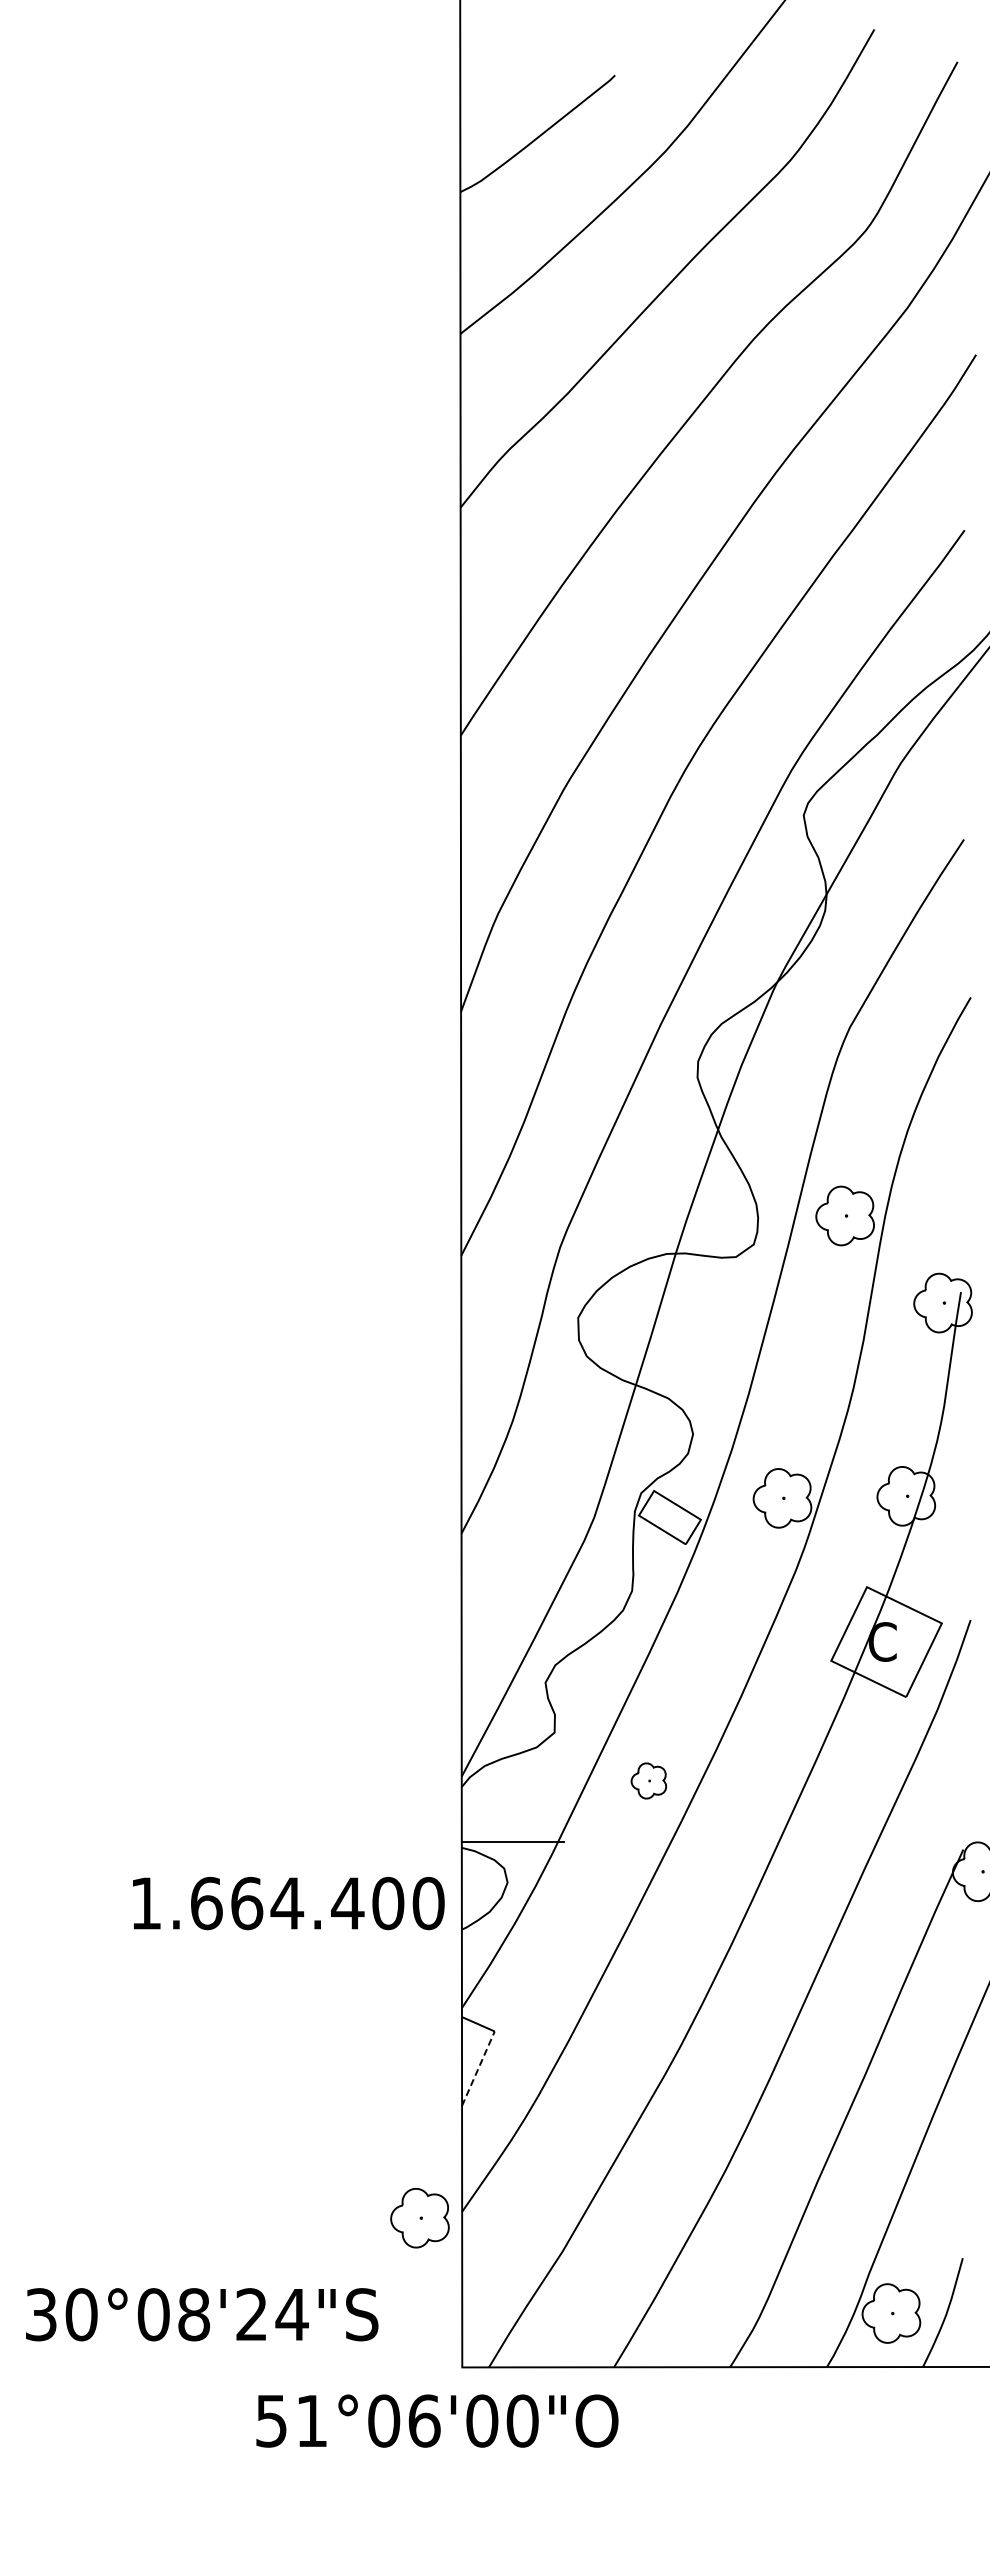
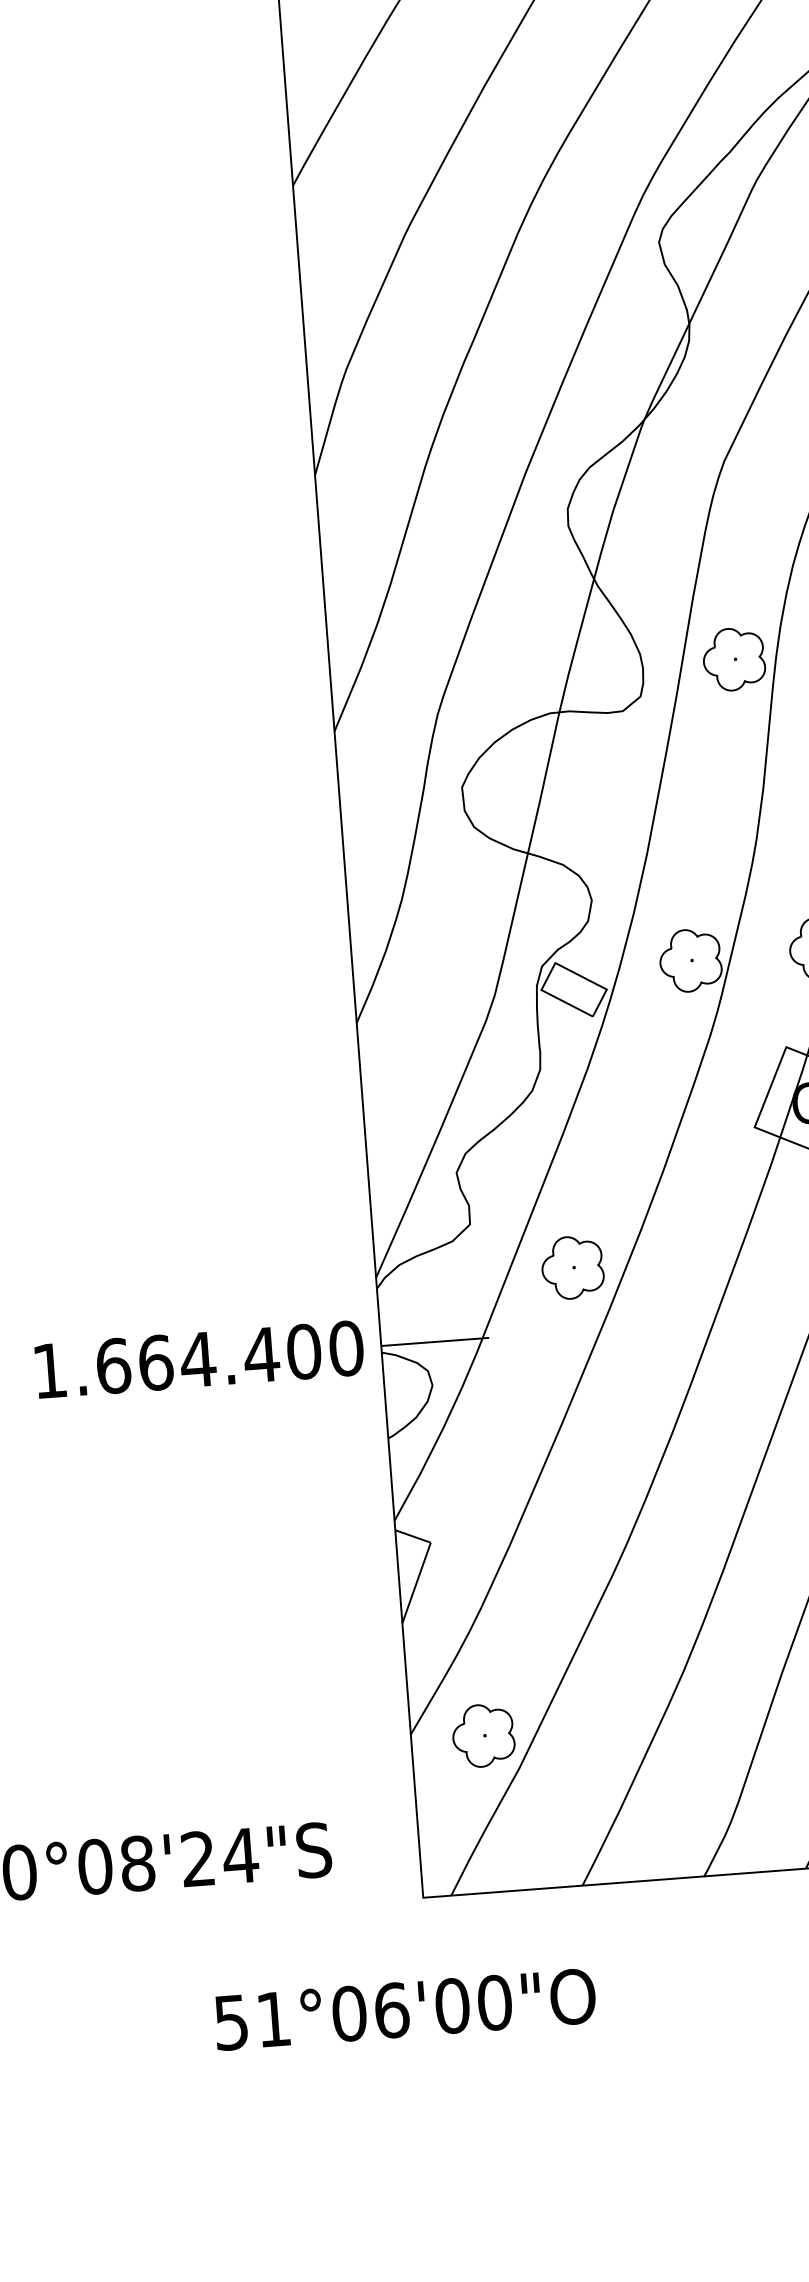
part: (648, 1780) -> (572, 1267), size x1.67
text: (288, 1903) -> (199, 1359), moved
line: (478, 2068) -> (416, 1582), dashed -> solid
part: (419, 2218) -> (483, 1736), moved
text: (437, 2420) -> (405, 2008), moved

